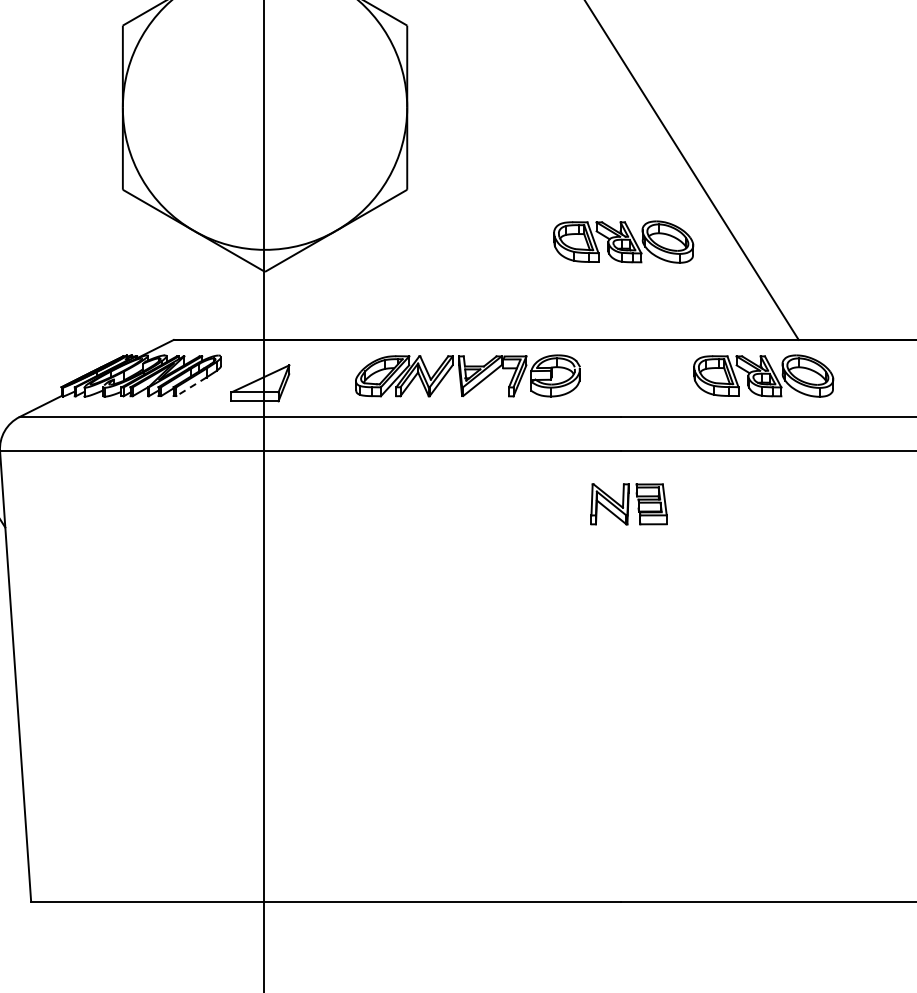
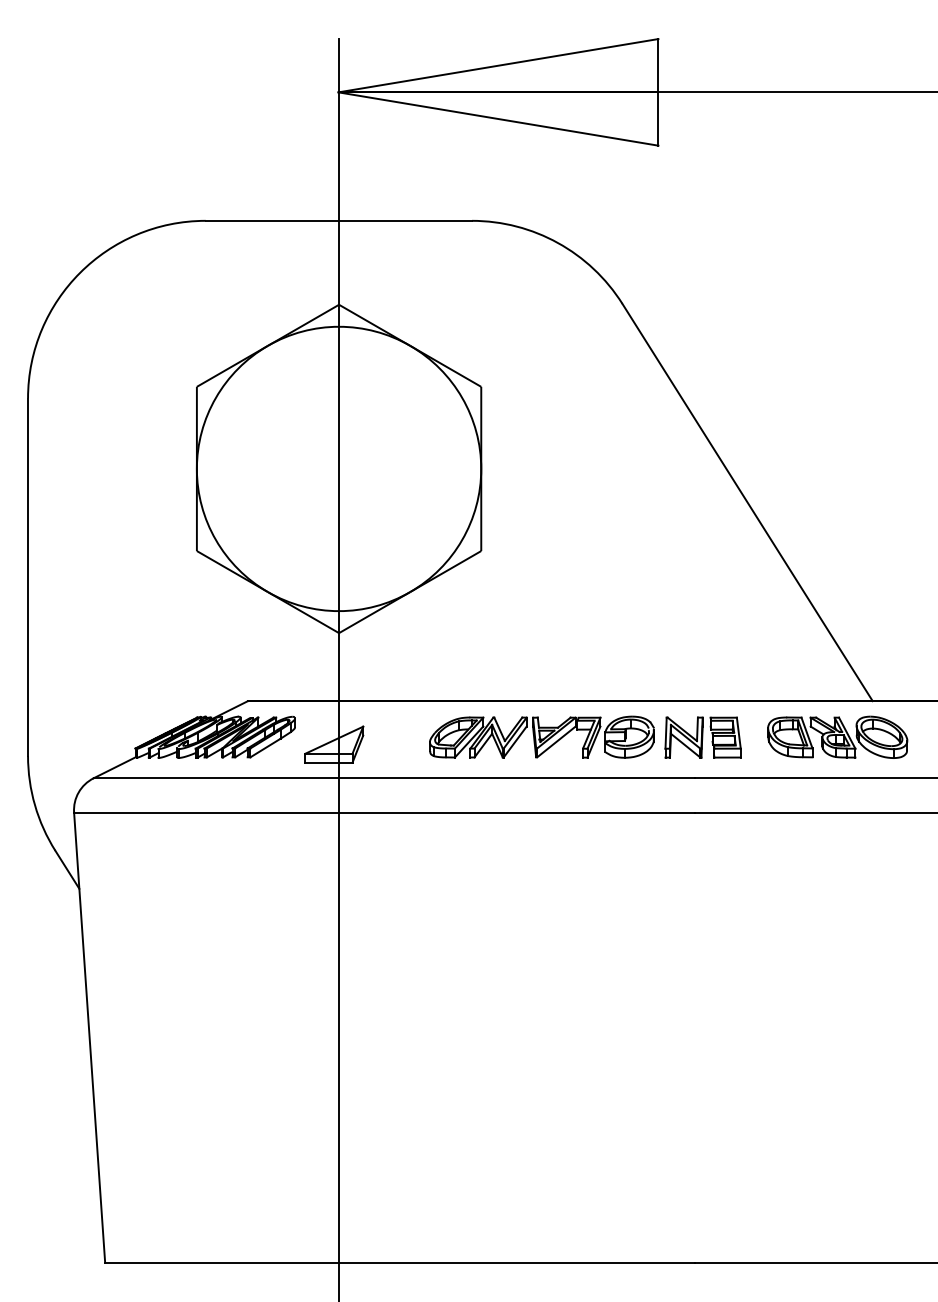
part: (623, 241) -> (697, 602), removed
line: (191, 387) -> (265, 748), dashed -> solid
part: (628, 504) -> (702, 737), moved

